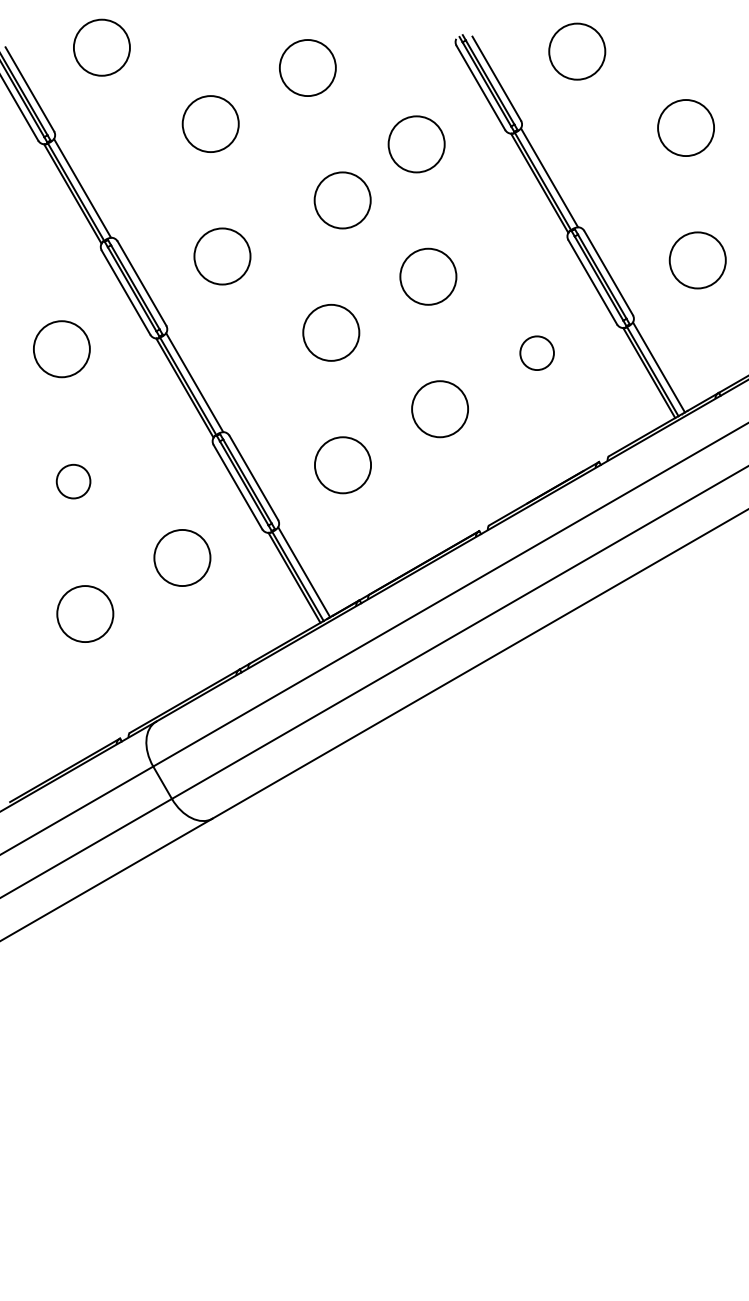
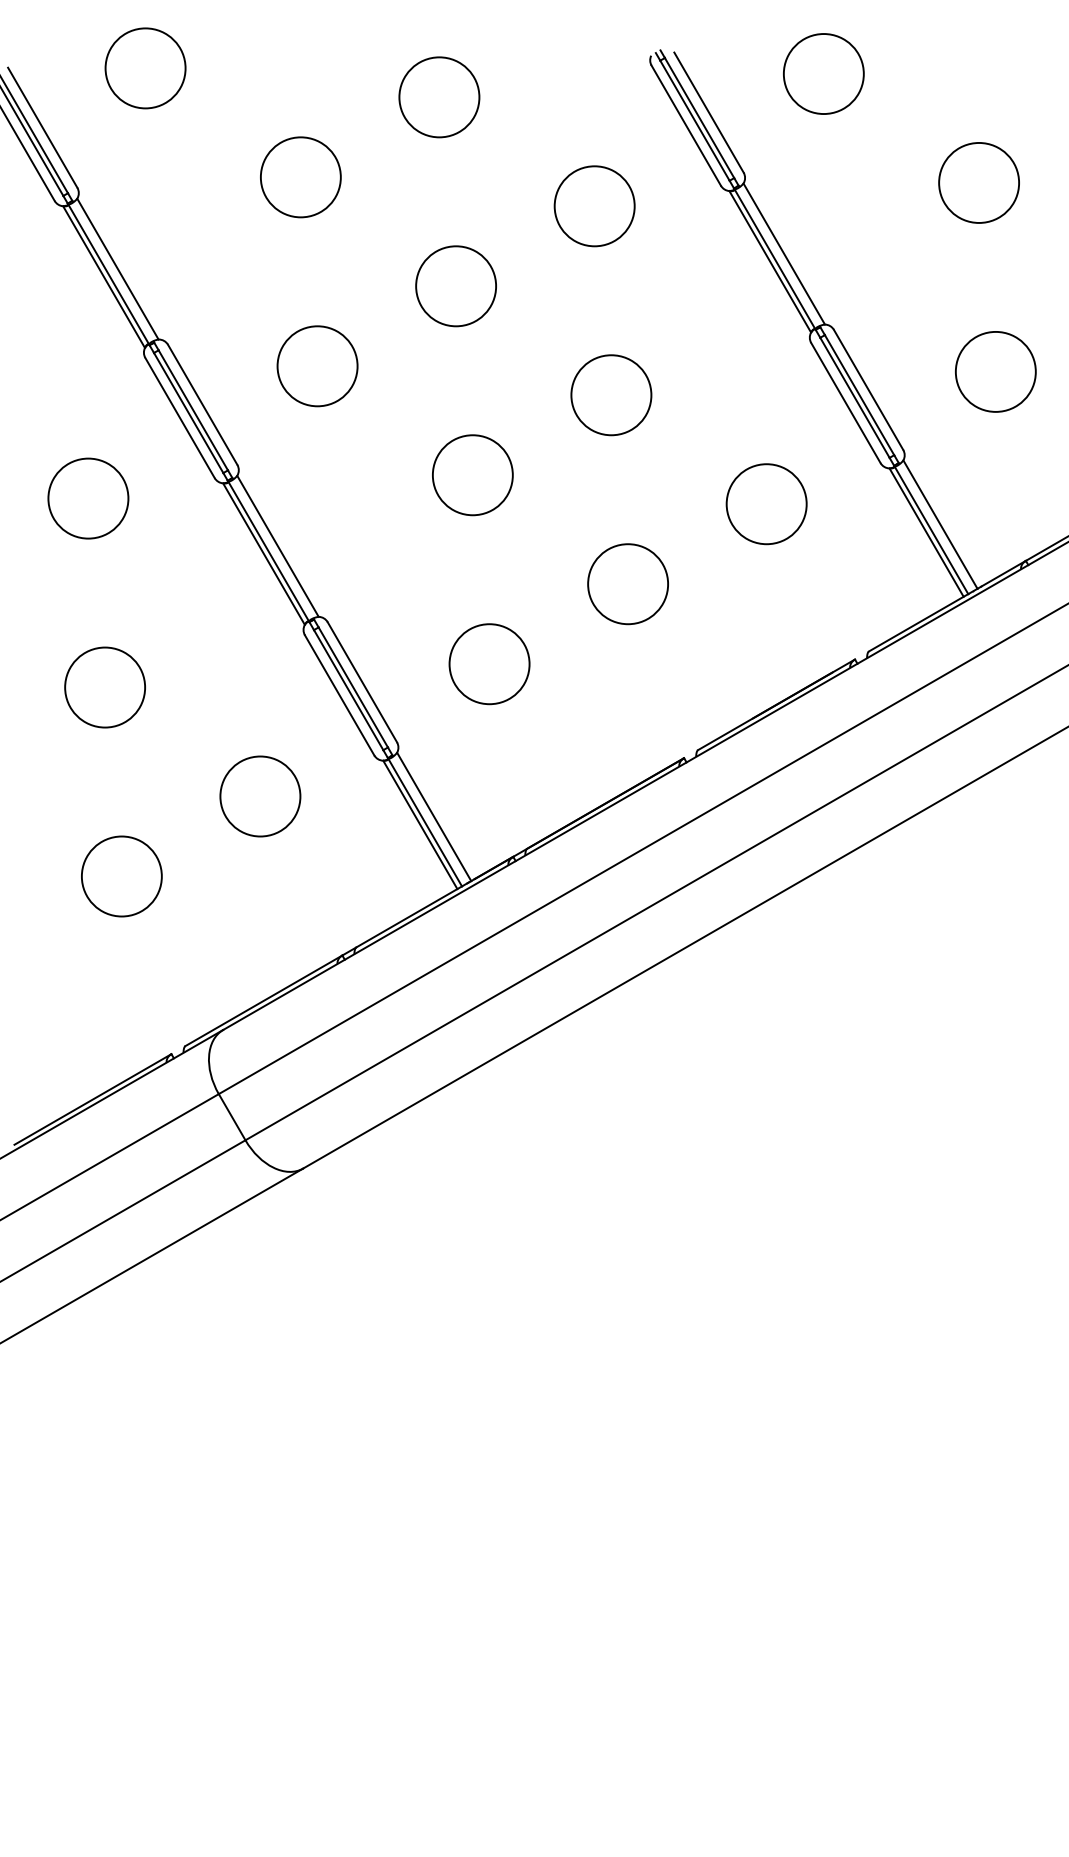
circle: (342, 200) -> (455, 286), moved
circle: (537, 353) -> (766, 504), size x1.67
circle: (73, 481) -> (105, 687), size x1.67

